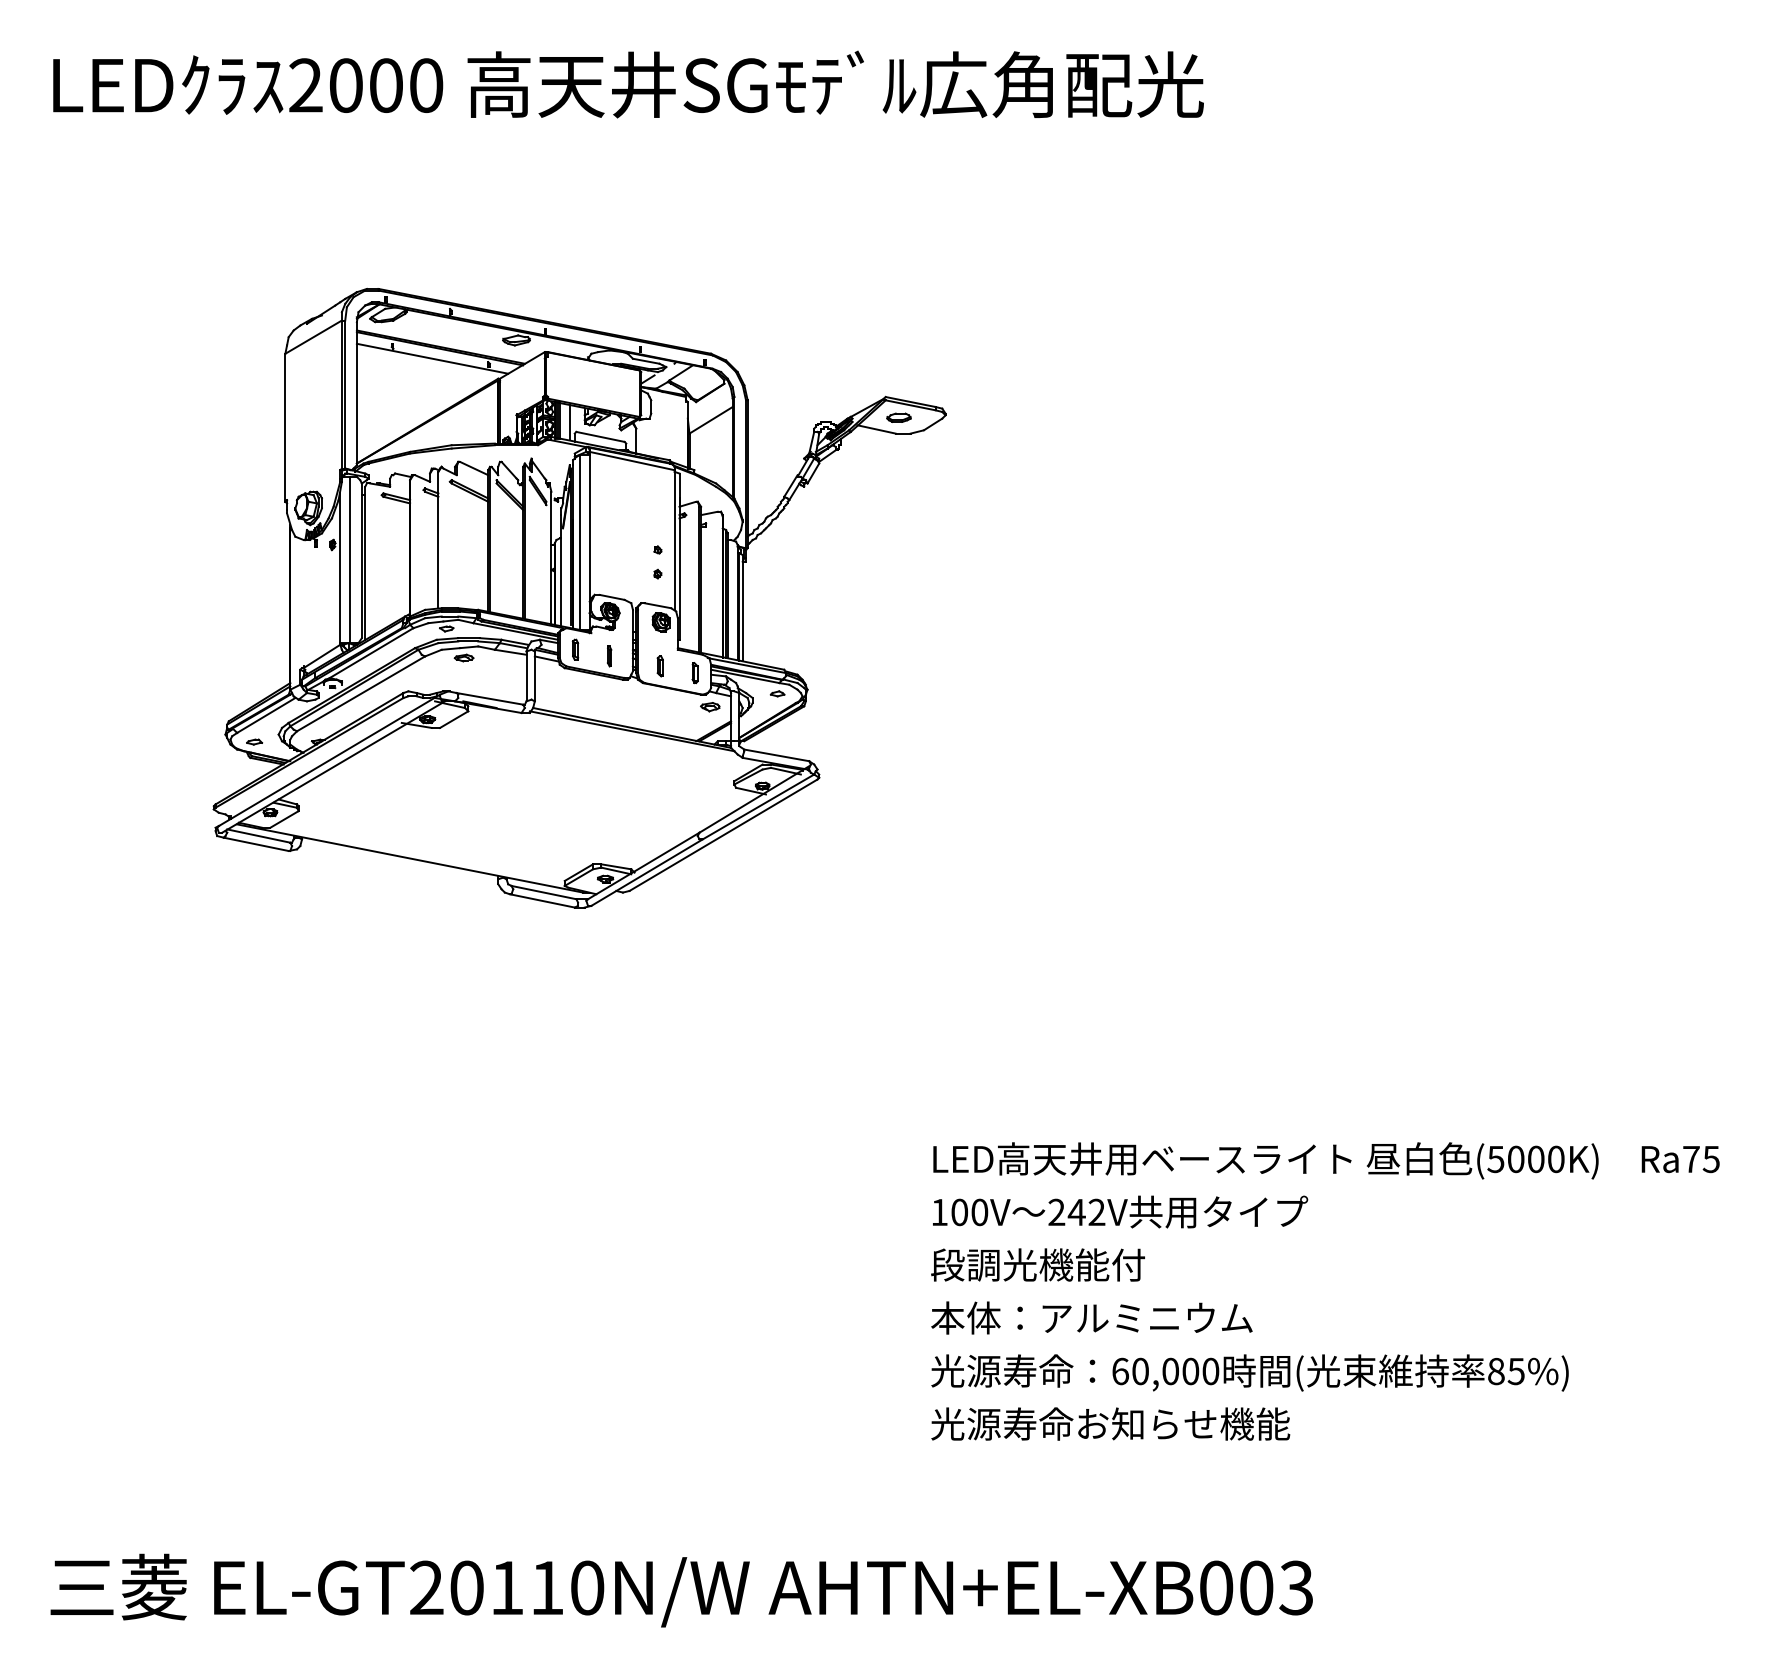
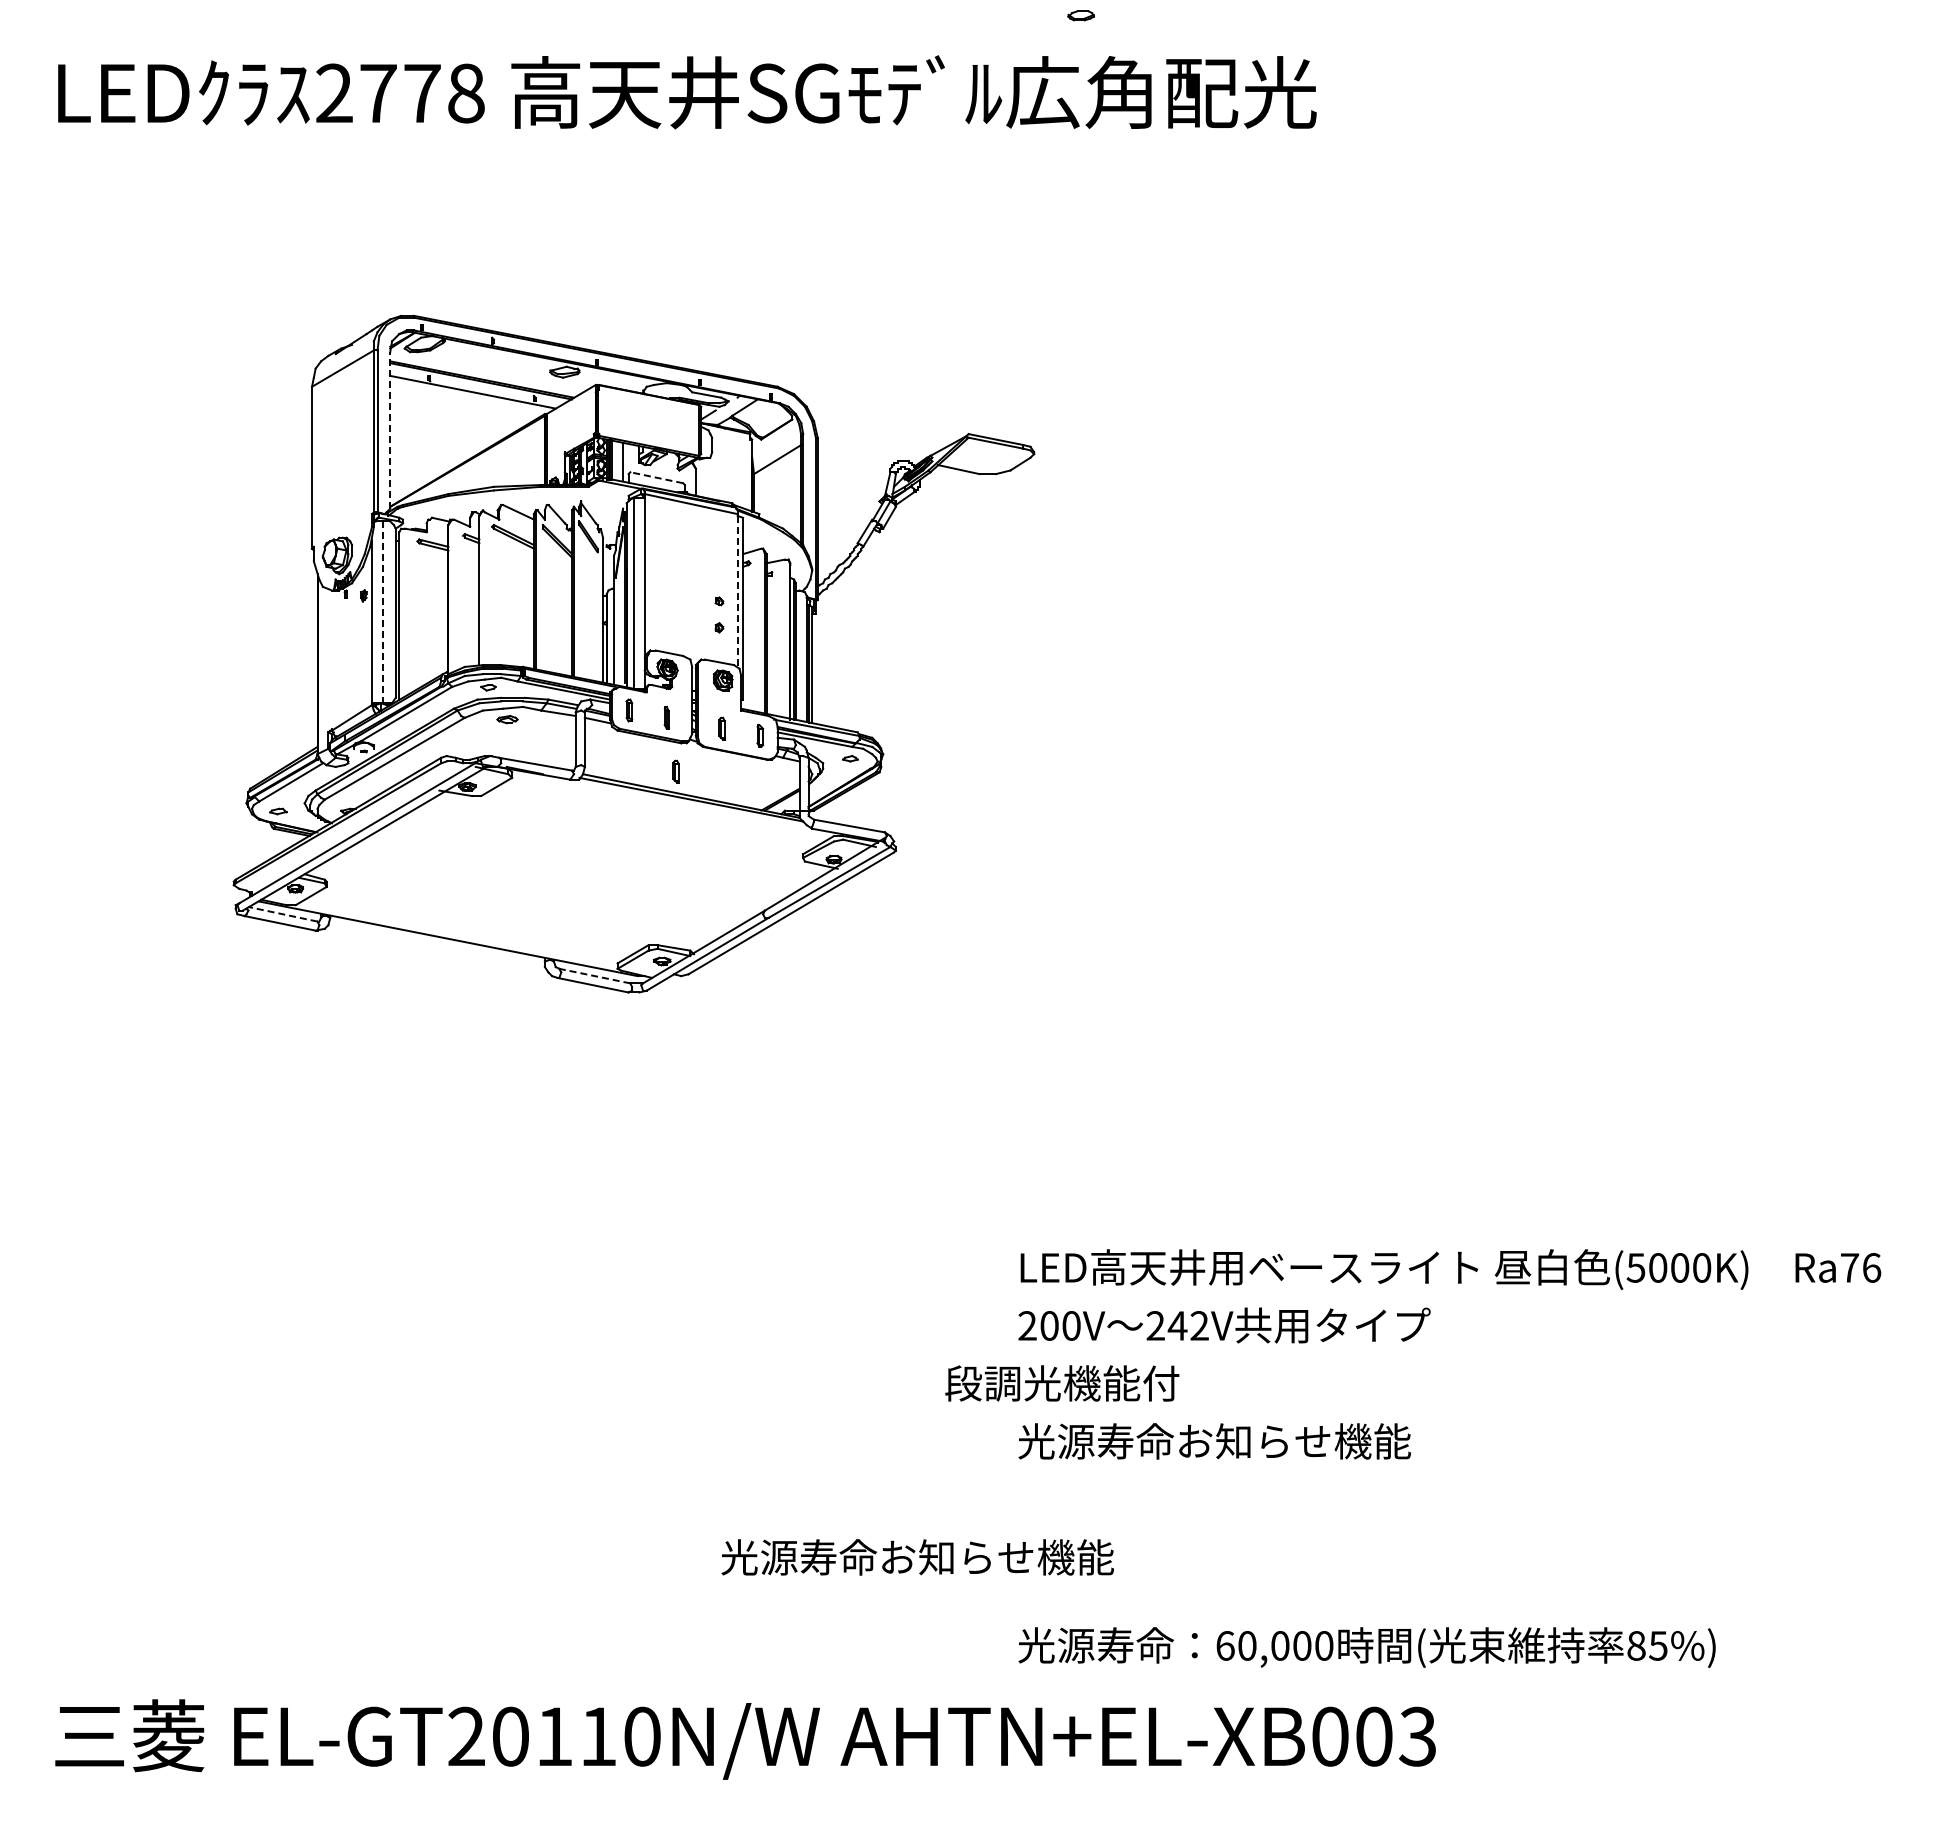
text: (386, 85) -> (422, 93), 2000 -> 2778
line: (357, 392) -> (390, 429), solid -> dashed
part: (898, 417) -> (1080, 15), moved
line: (600, 436) -> (656, 477), solid -> dashed
line: (674, 540) -> (737, 591), solid -> dashed
line: (349, 560) -> (382, 612), solid -> dashed
part: (617, 705) -> (675, 771), added
part: (710, 706) -> (776, 772), removed
line: (258, 836) -> (282, 914), solid -> dashed
line: (543, 892) -> (594, 976), solid -> dashed
text: (1711, 1159) -> (1871, 1267), Ra75 -> Ra76
text: (939, 1212) -> (1027, 1325), 100V -> 200V
text: (1038, 1265) -> (1062, 1383), moved
text: (1110, 1318) -> (1214, 1441), 本体：アルミニウム -> 光源寿命お知らせ機能
text: (1249, 1372) -> (1366, 1647), moved
text: (1110, 1424) -> (917, 1557), moved

